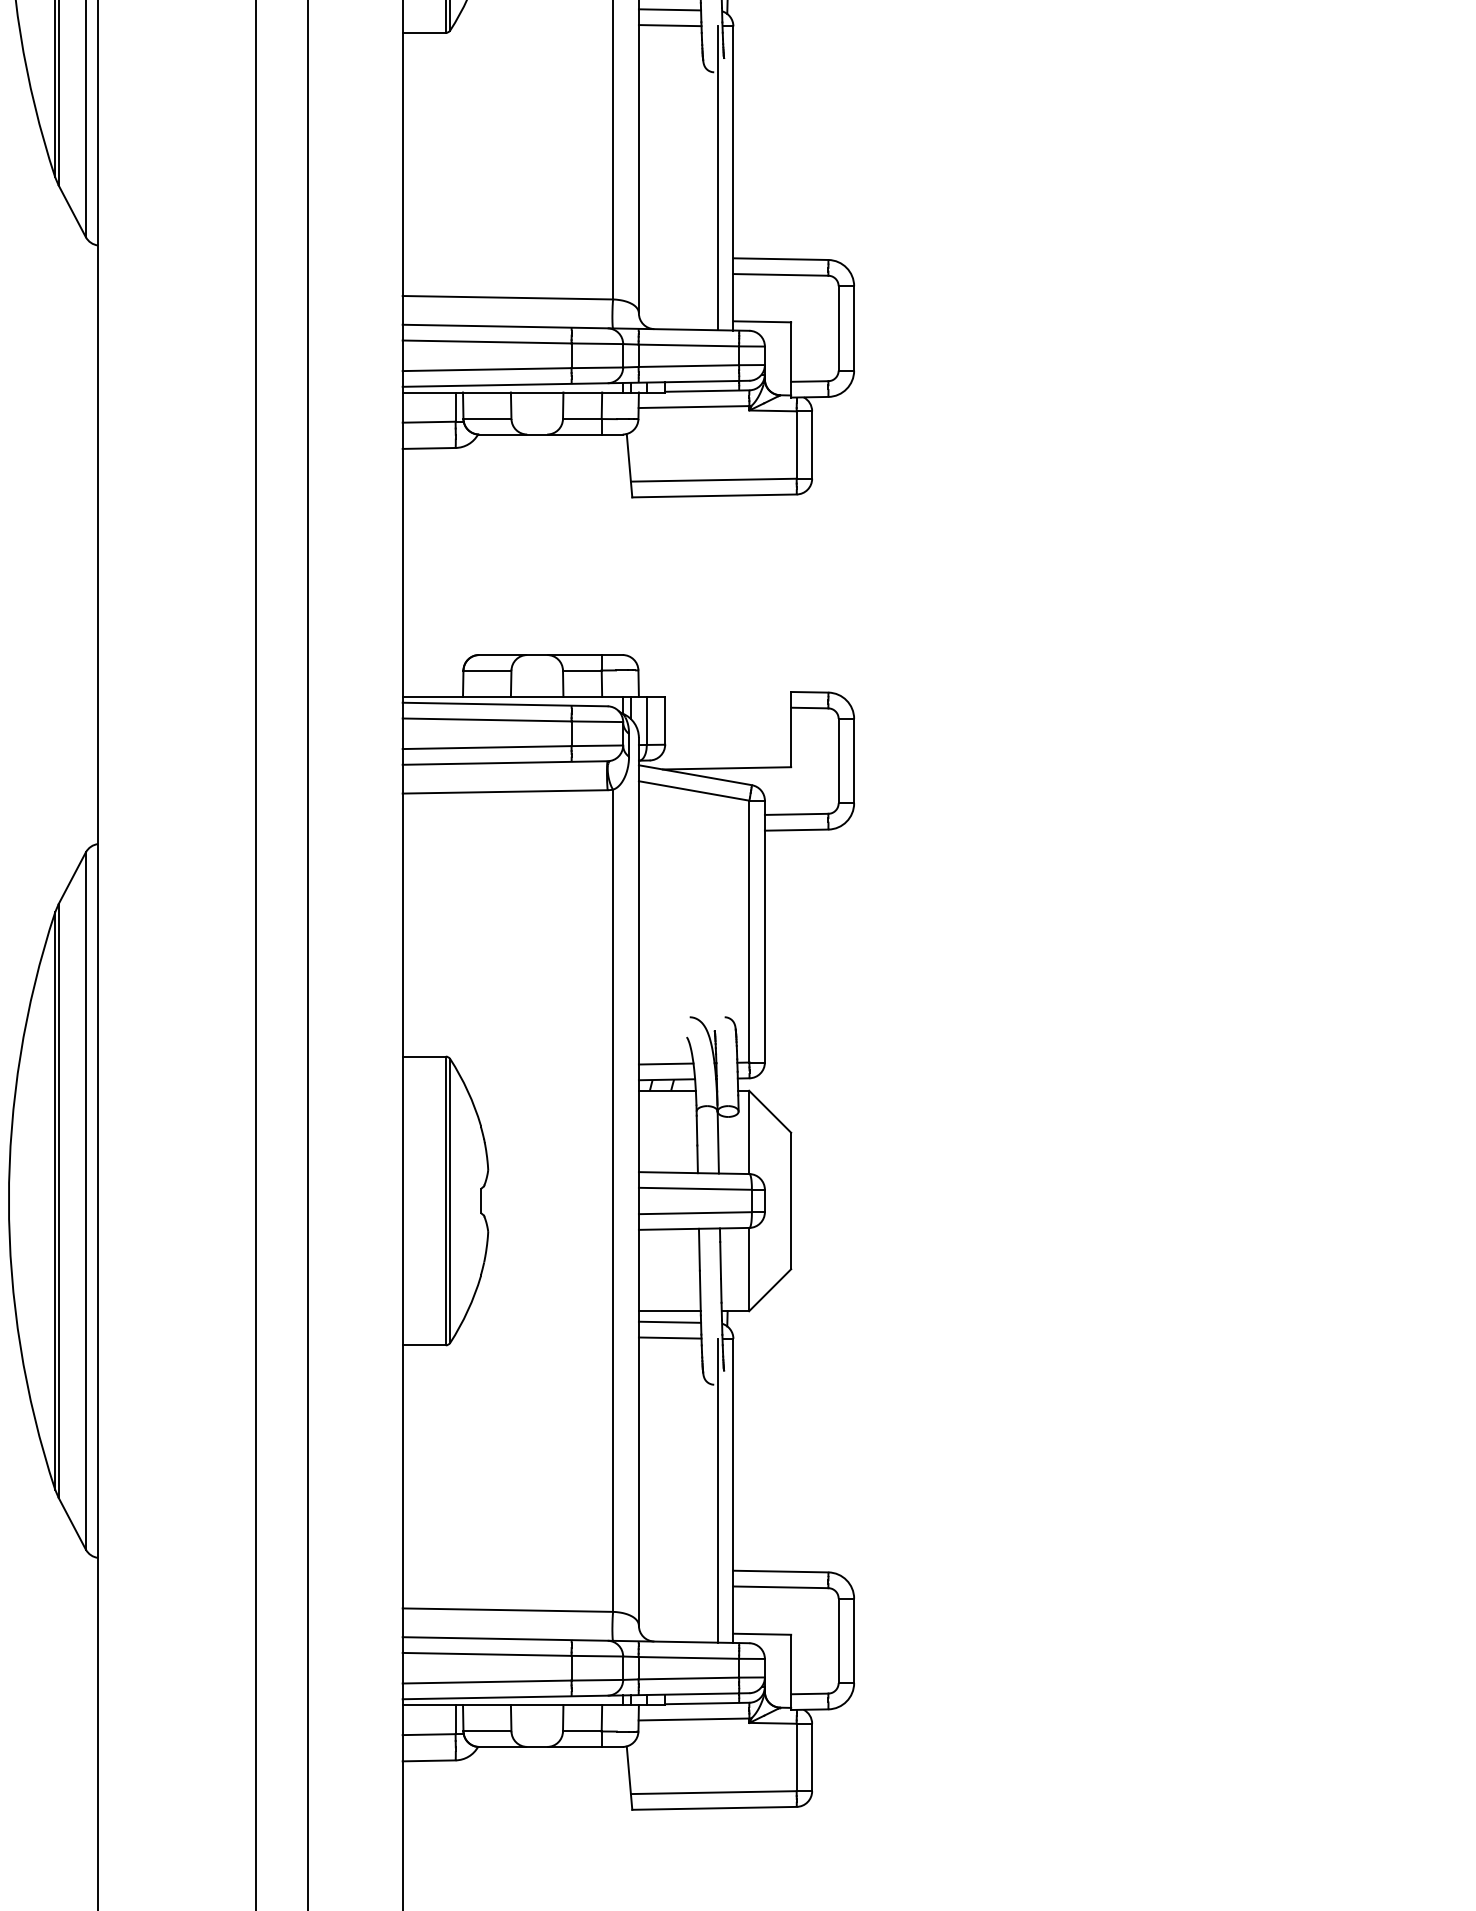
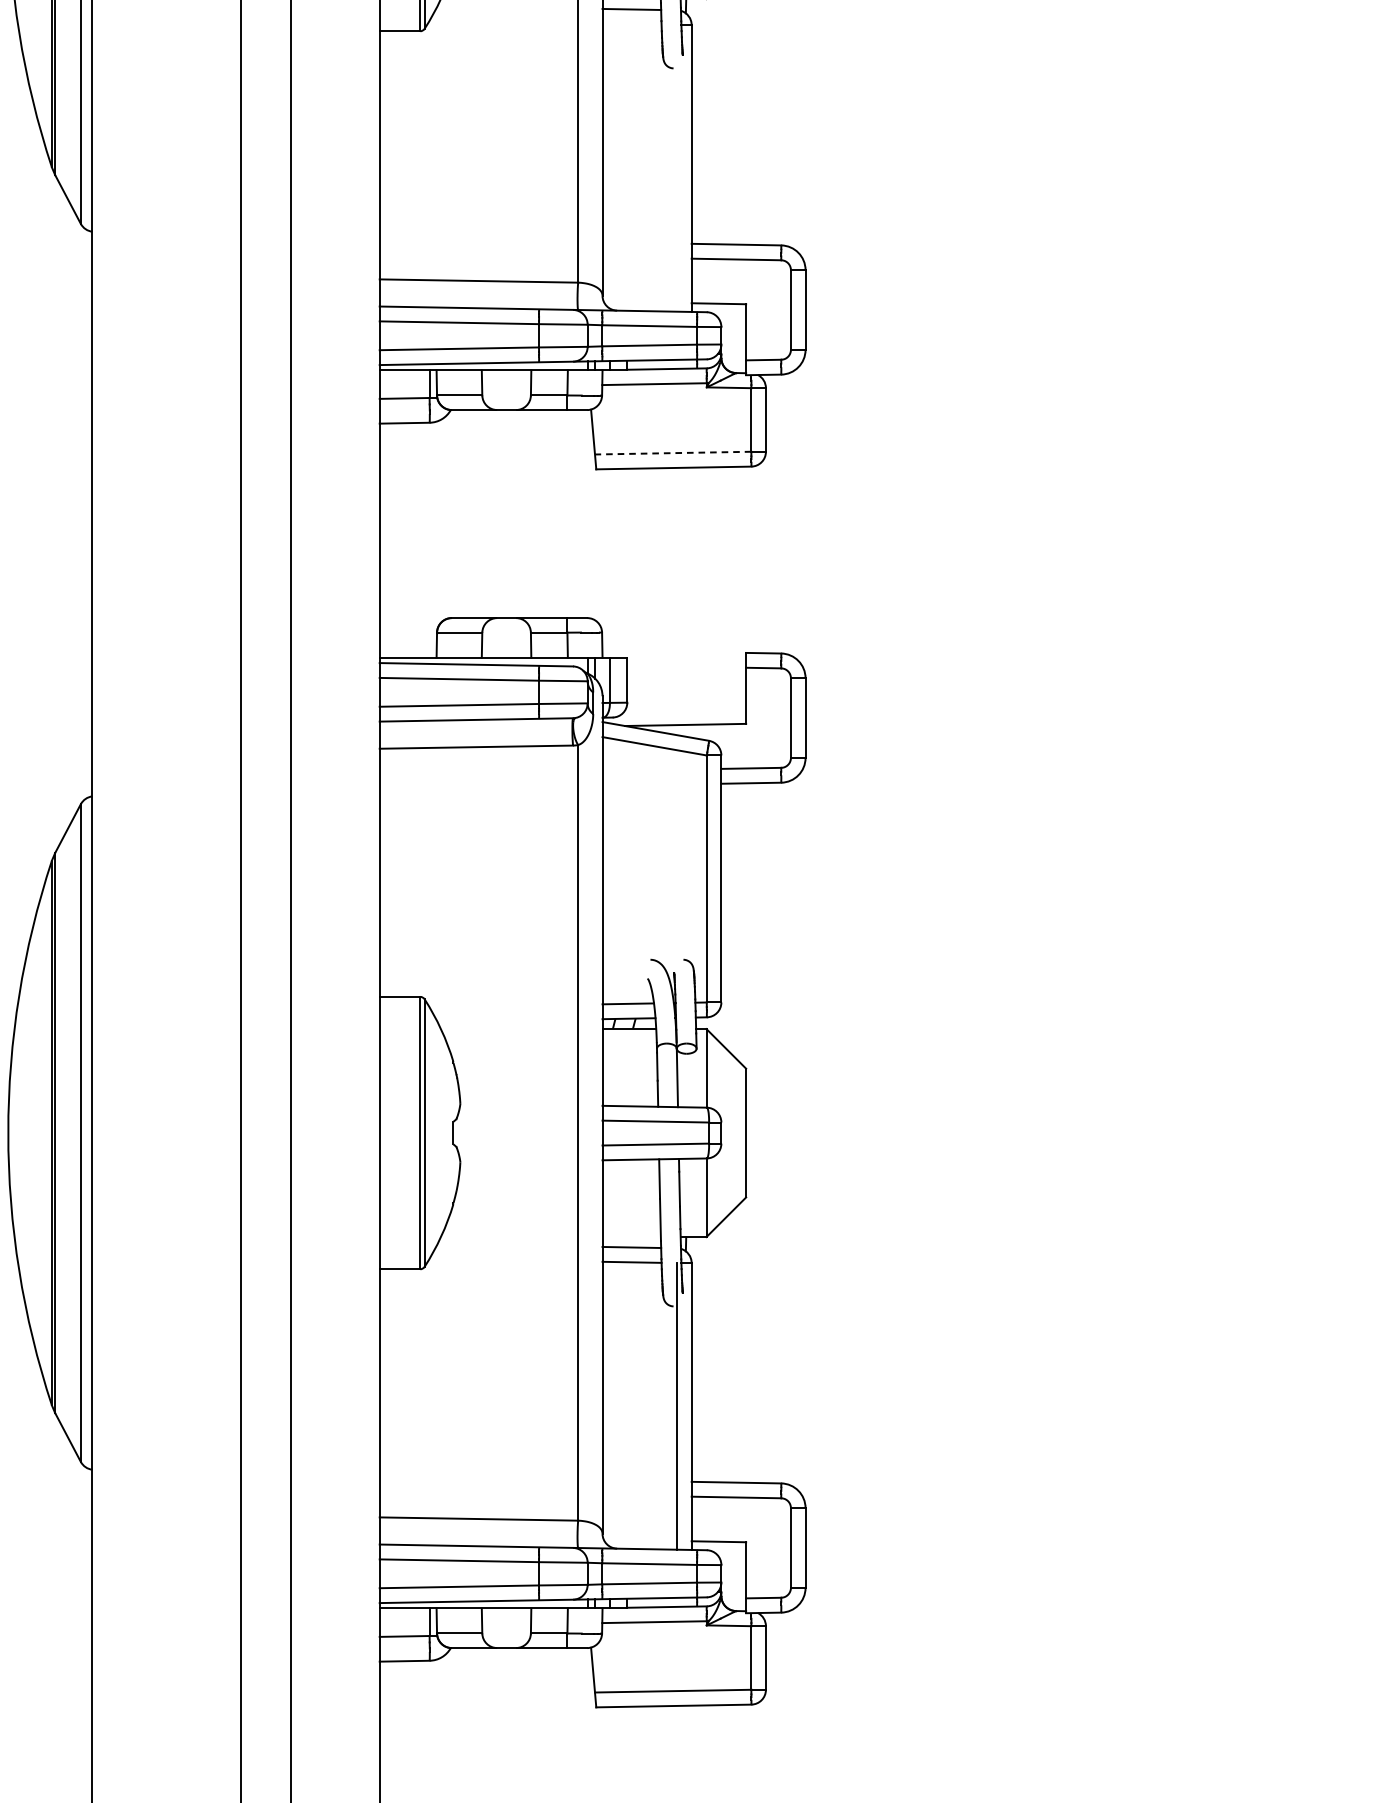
line: (669, 25) -> (631, 24), removed
line: (717, 178) -> (676, 168), removed
line: (713, 480) -> (672, 453), solid -> dashed
line: (669, 1311) -> (631, 1237), removed

